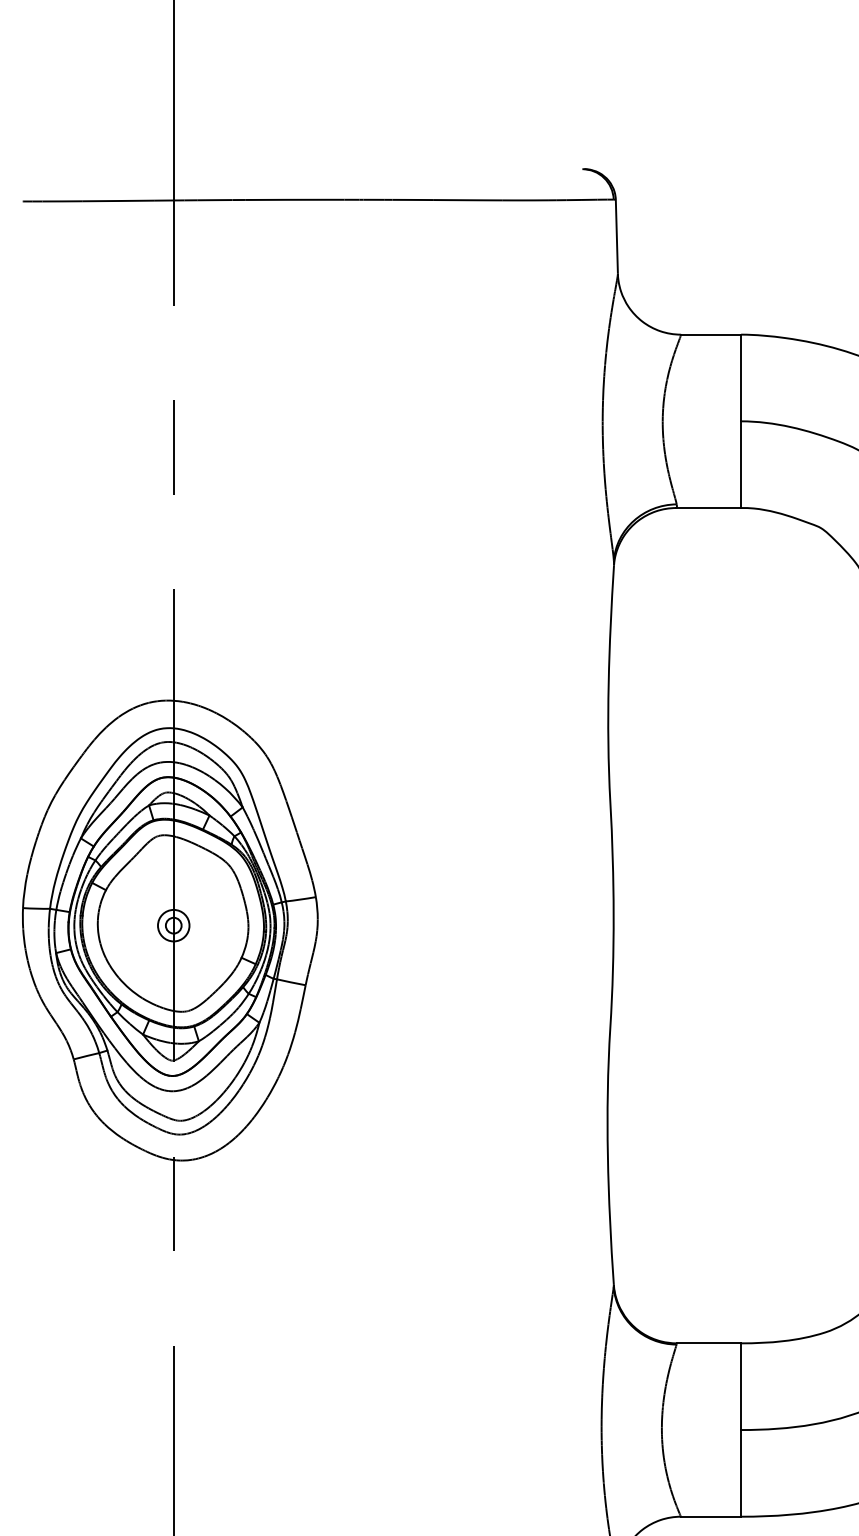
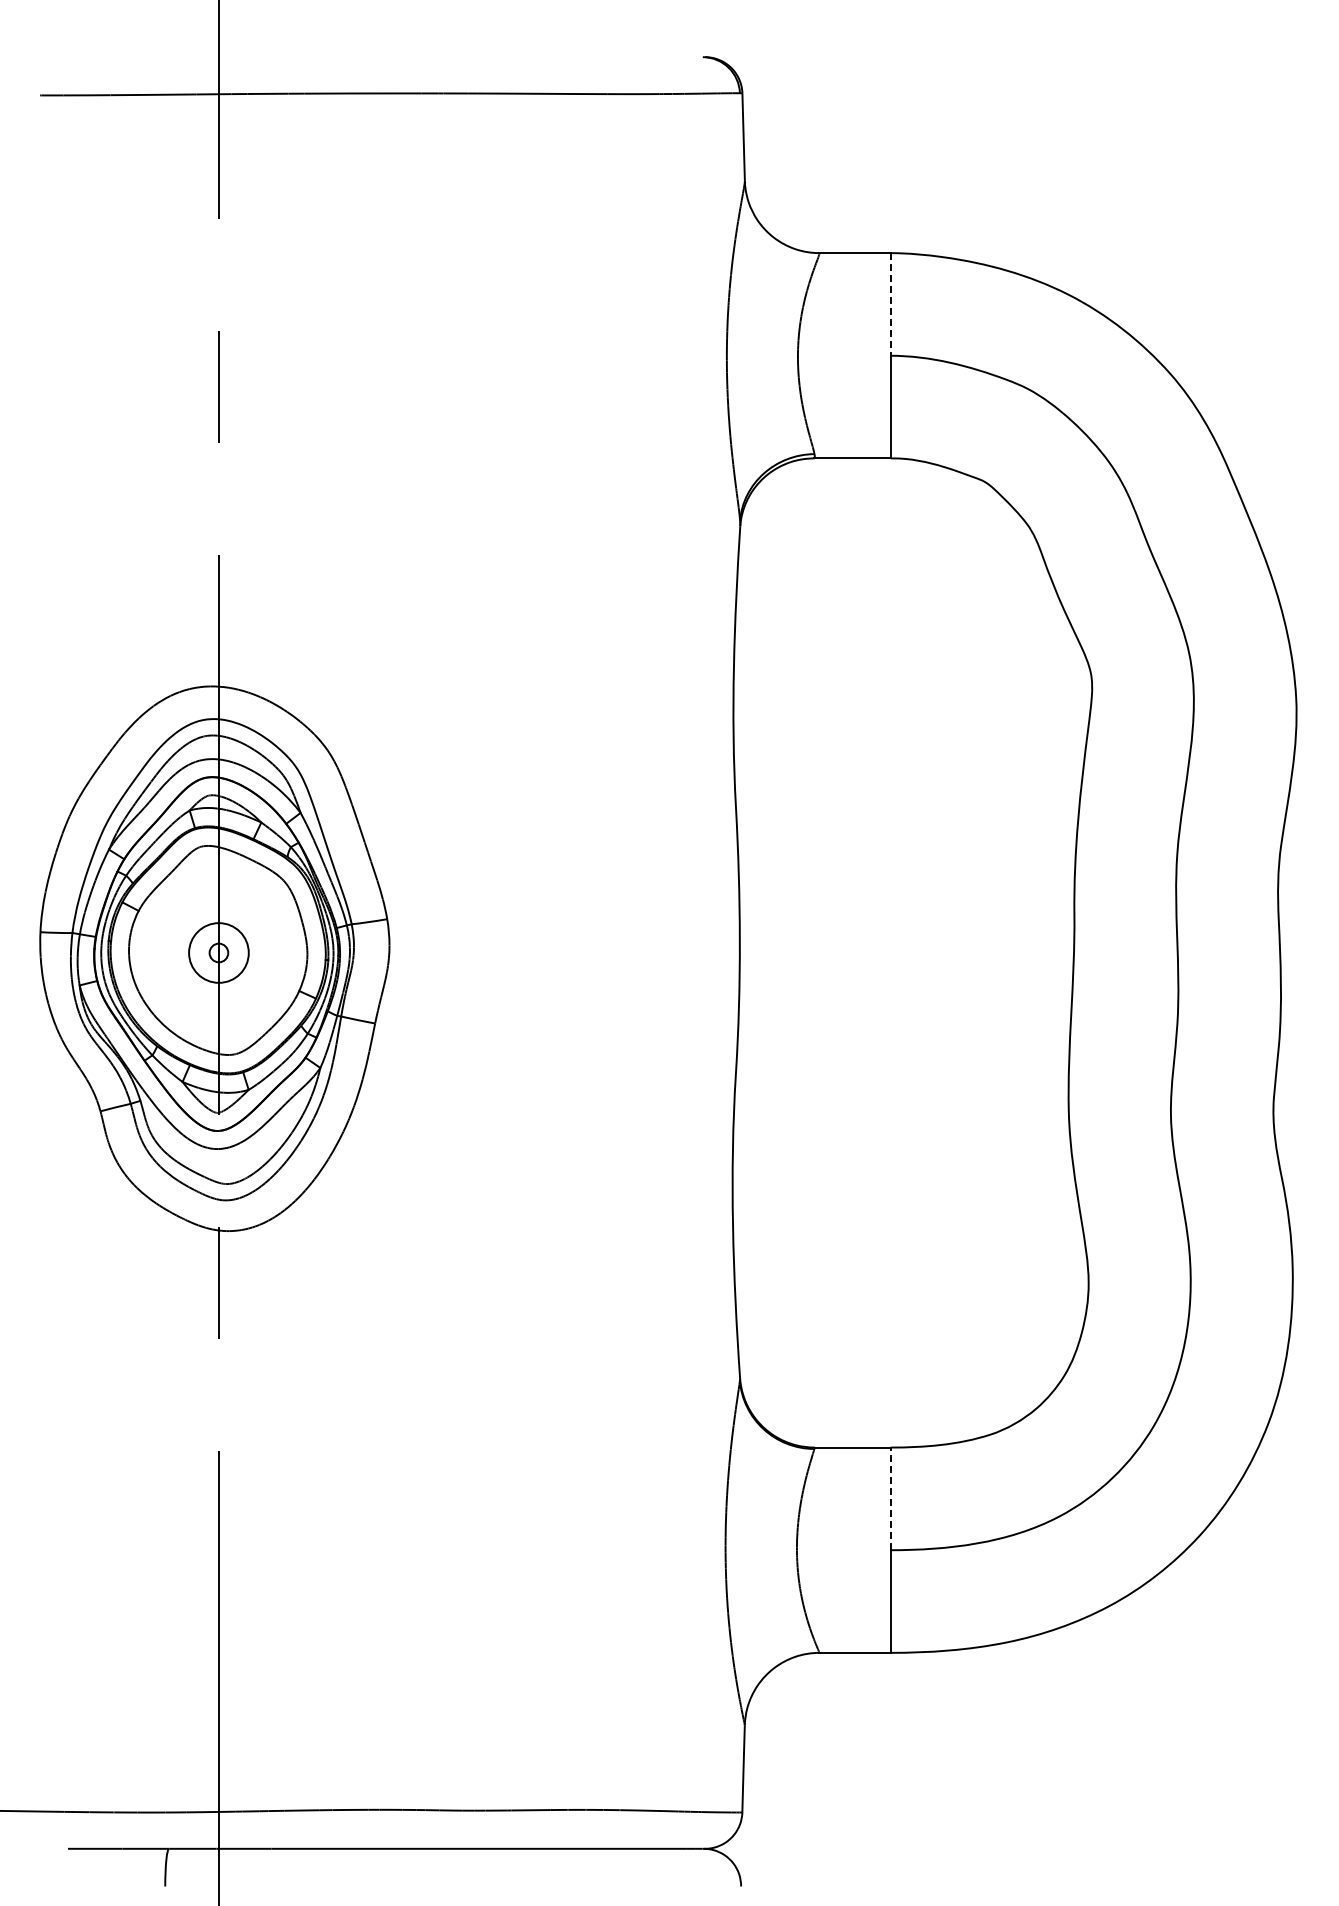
line: (740, 378) -> (890, 304), solid -> dashed
circle: (173, 925) -> (218, 952), size x1.6
line: (740, 1386) -> (890, 1498), solid -> dashed

